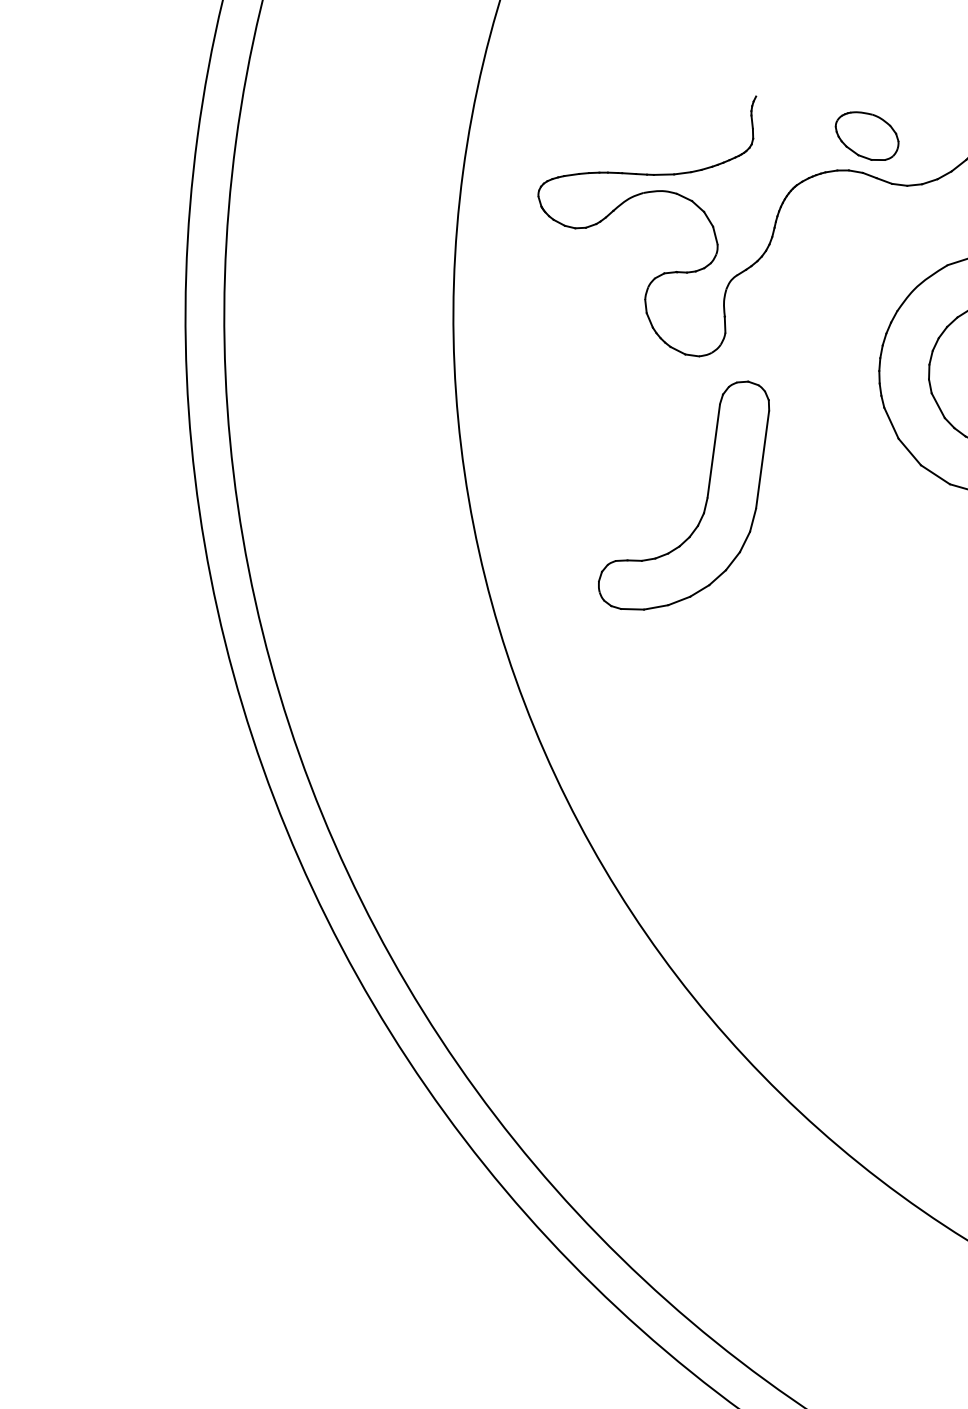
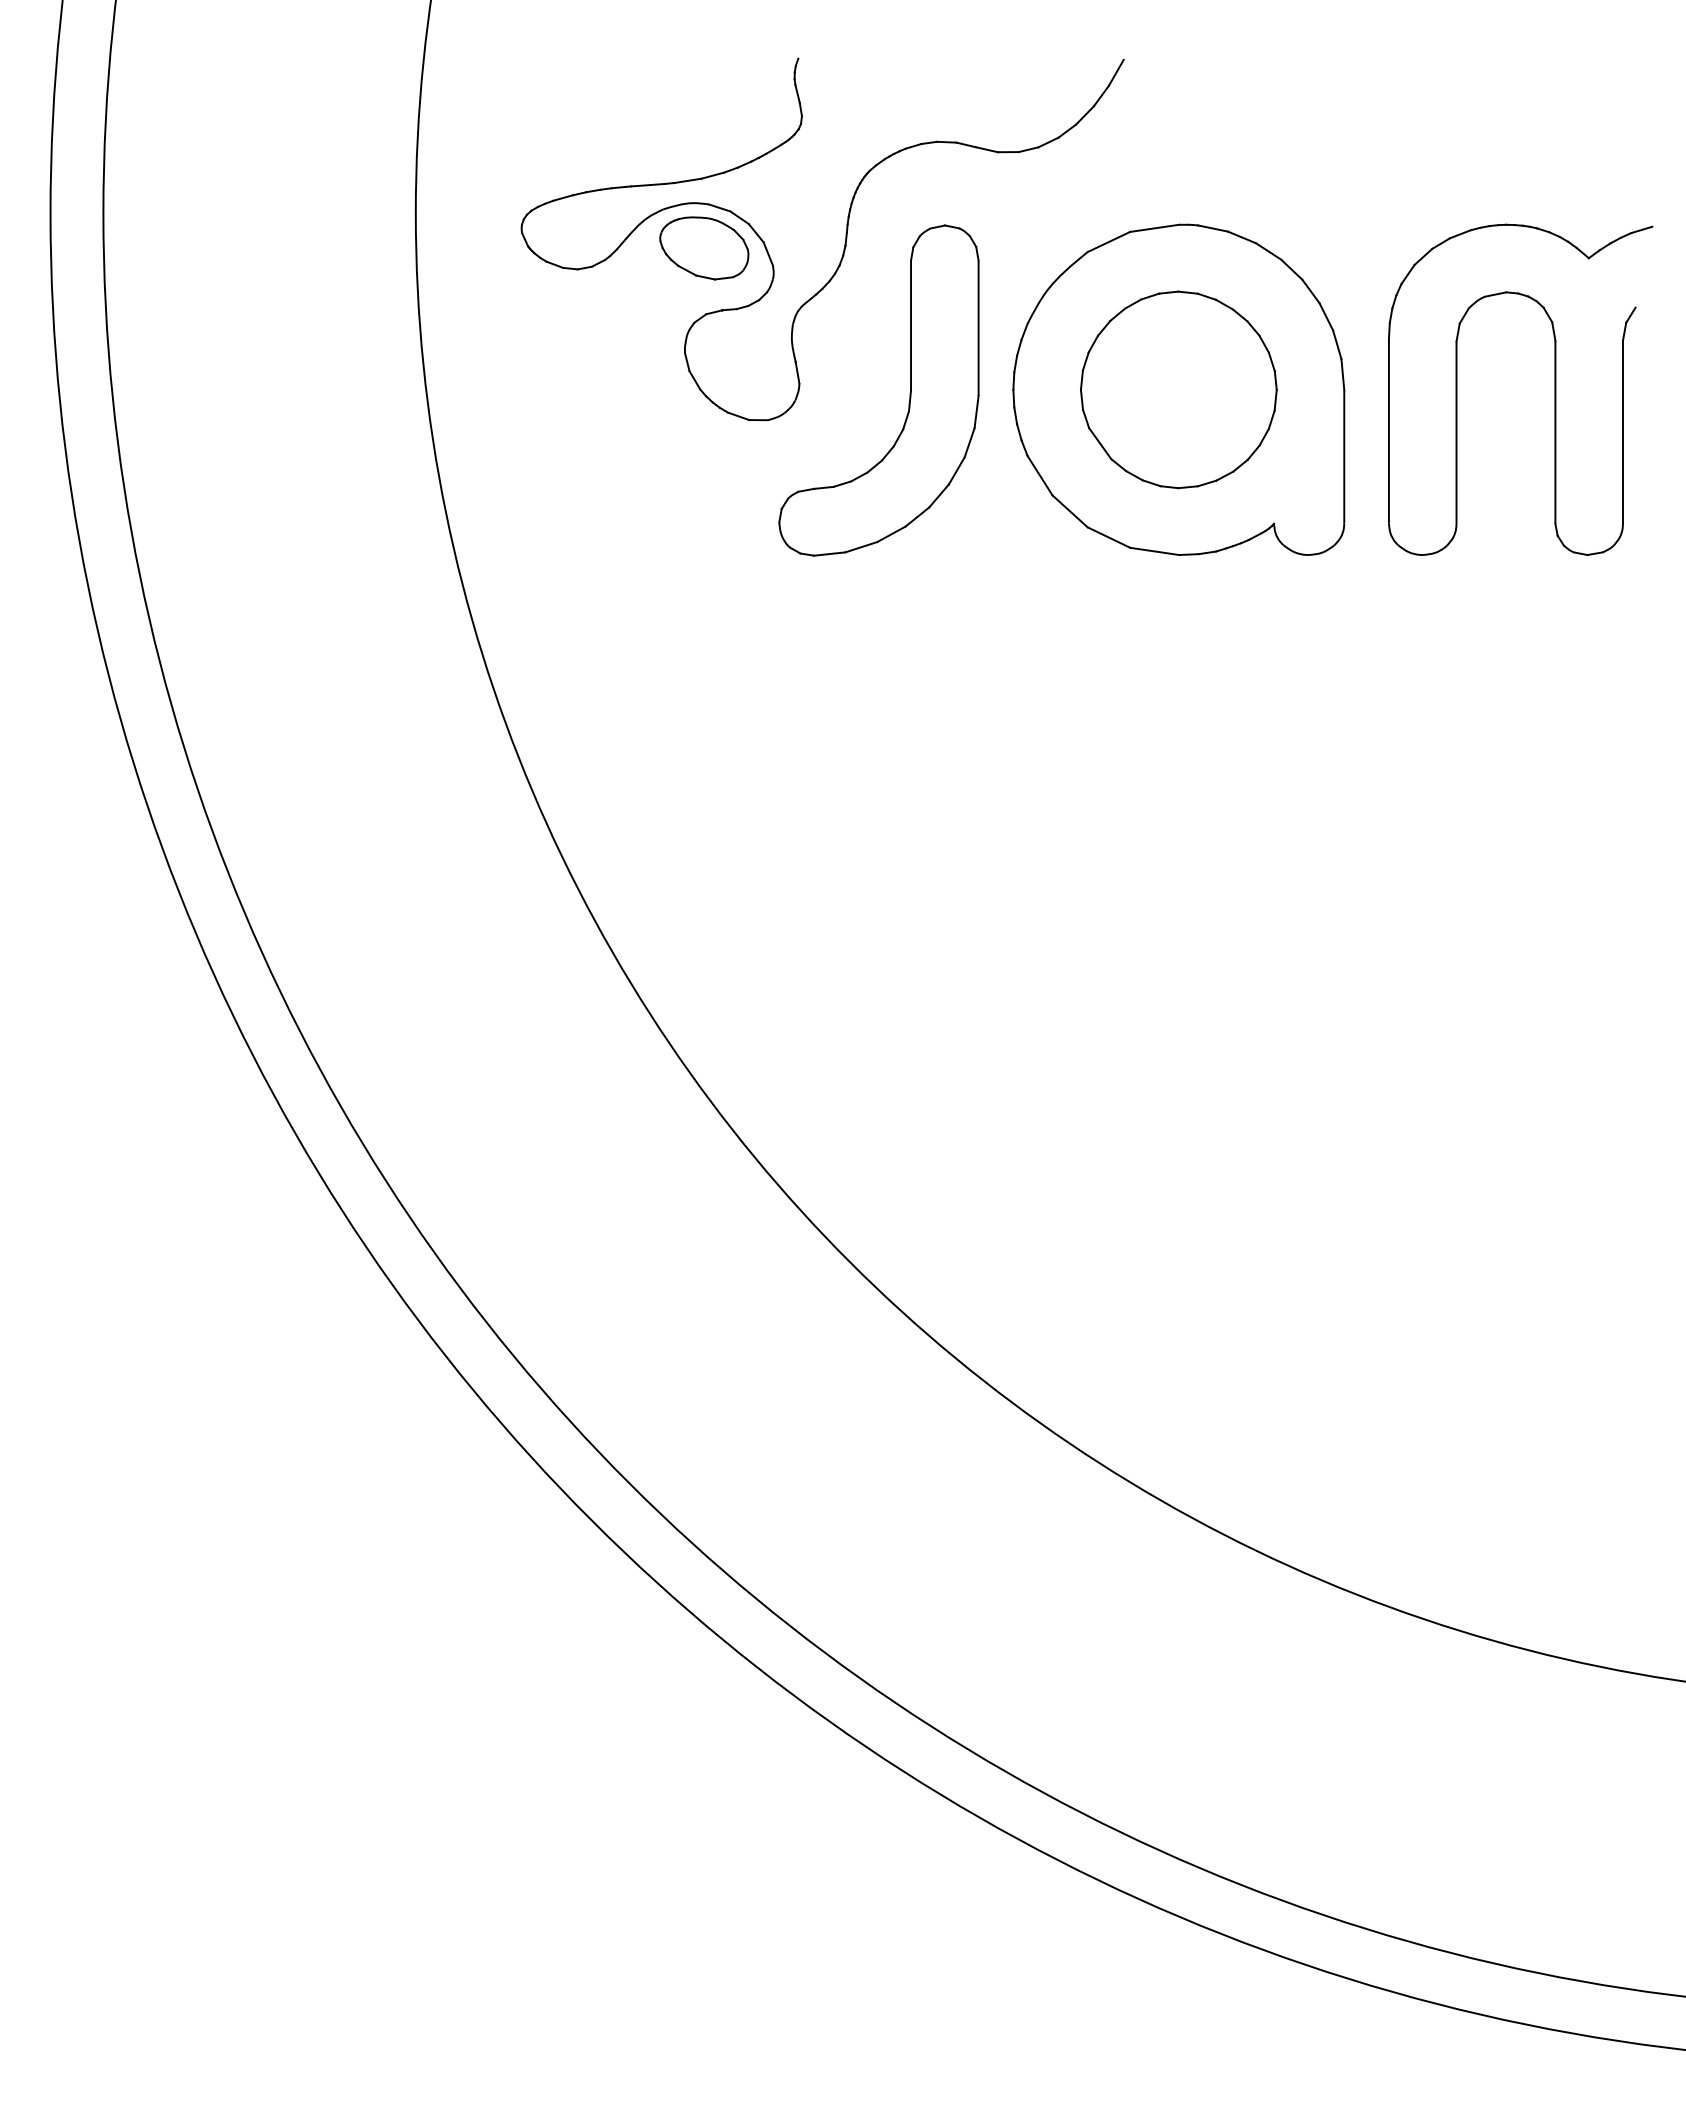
part: (867, 136) -> (704, 248), moved
part: (706, 499) -> (909, 392), moved

